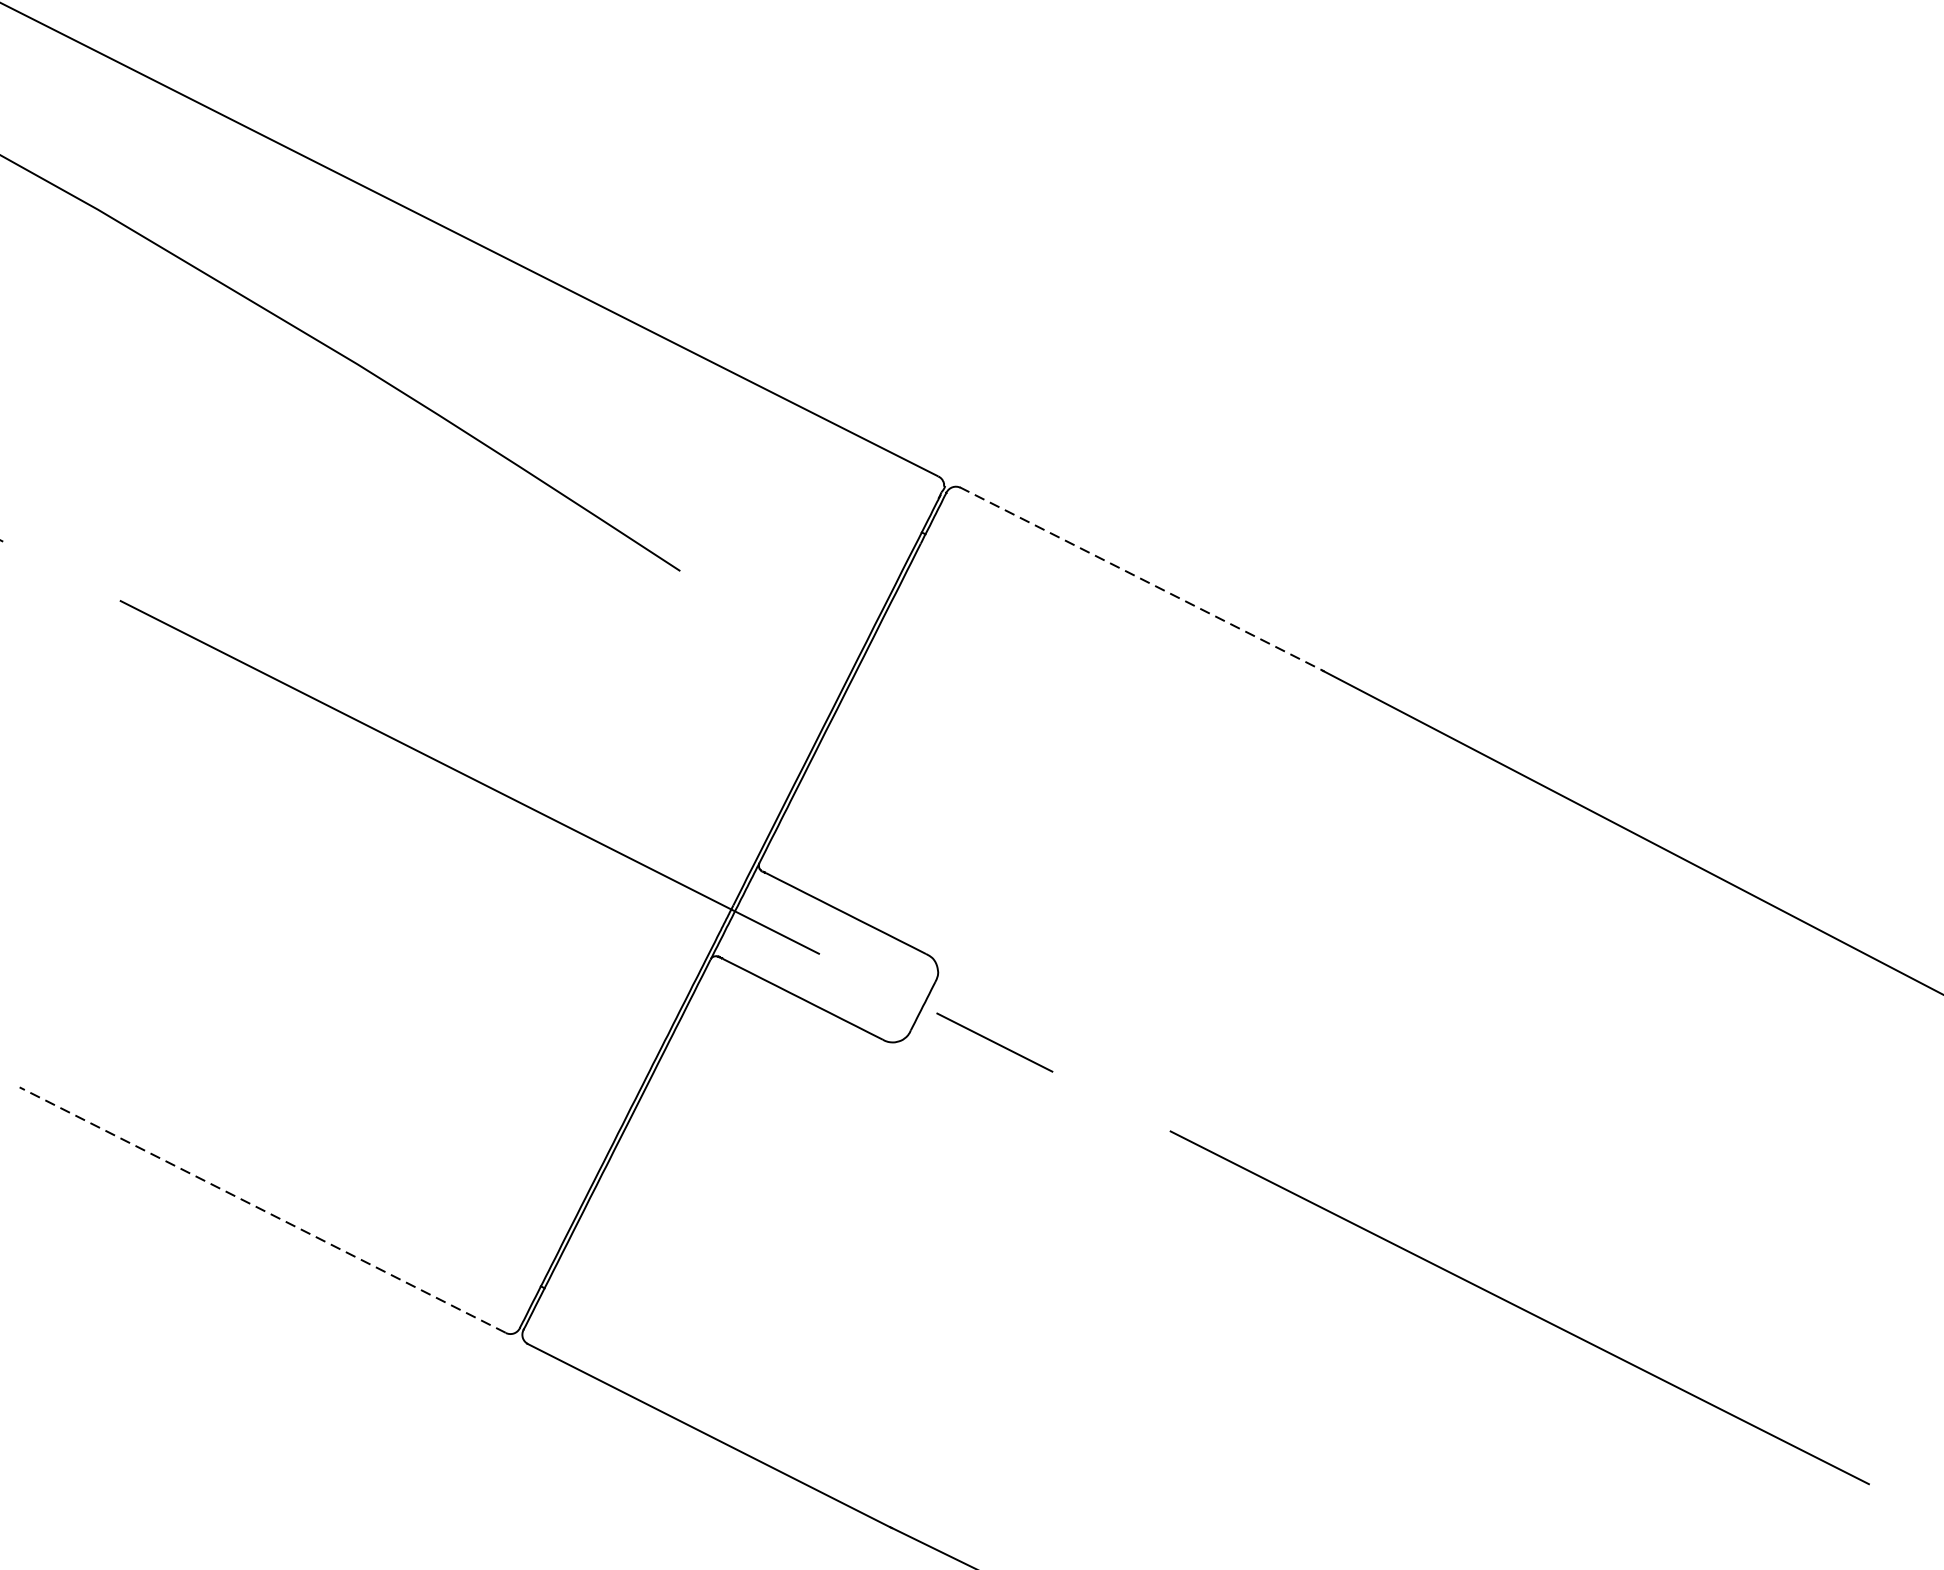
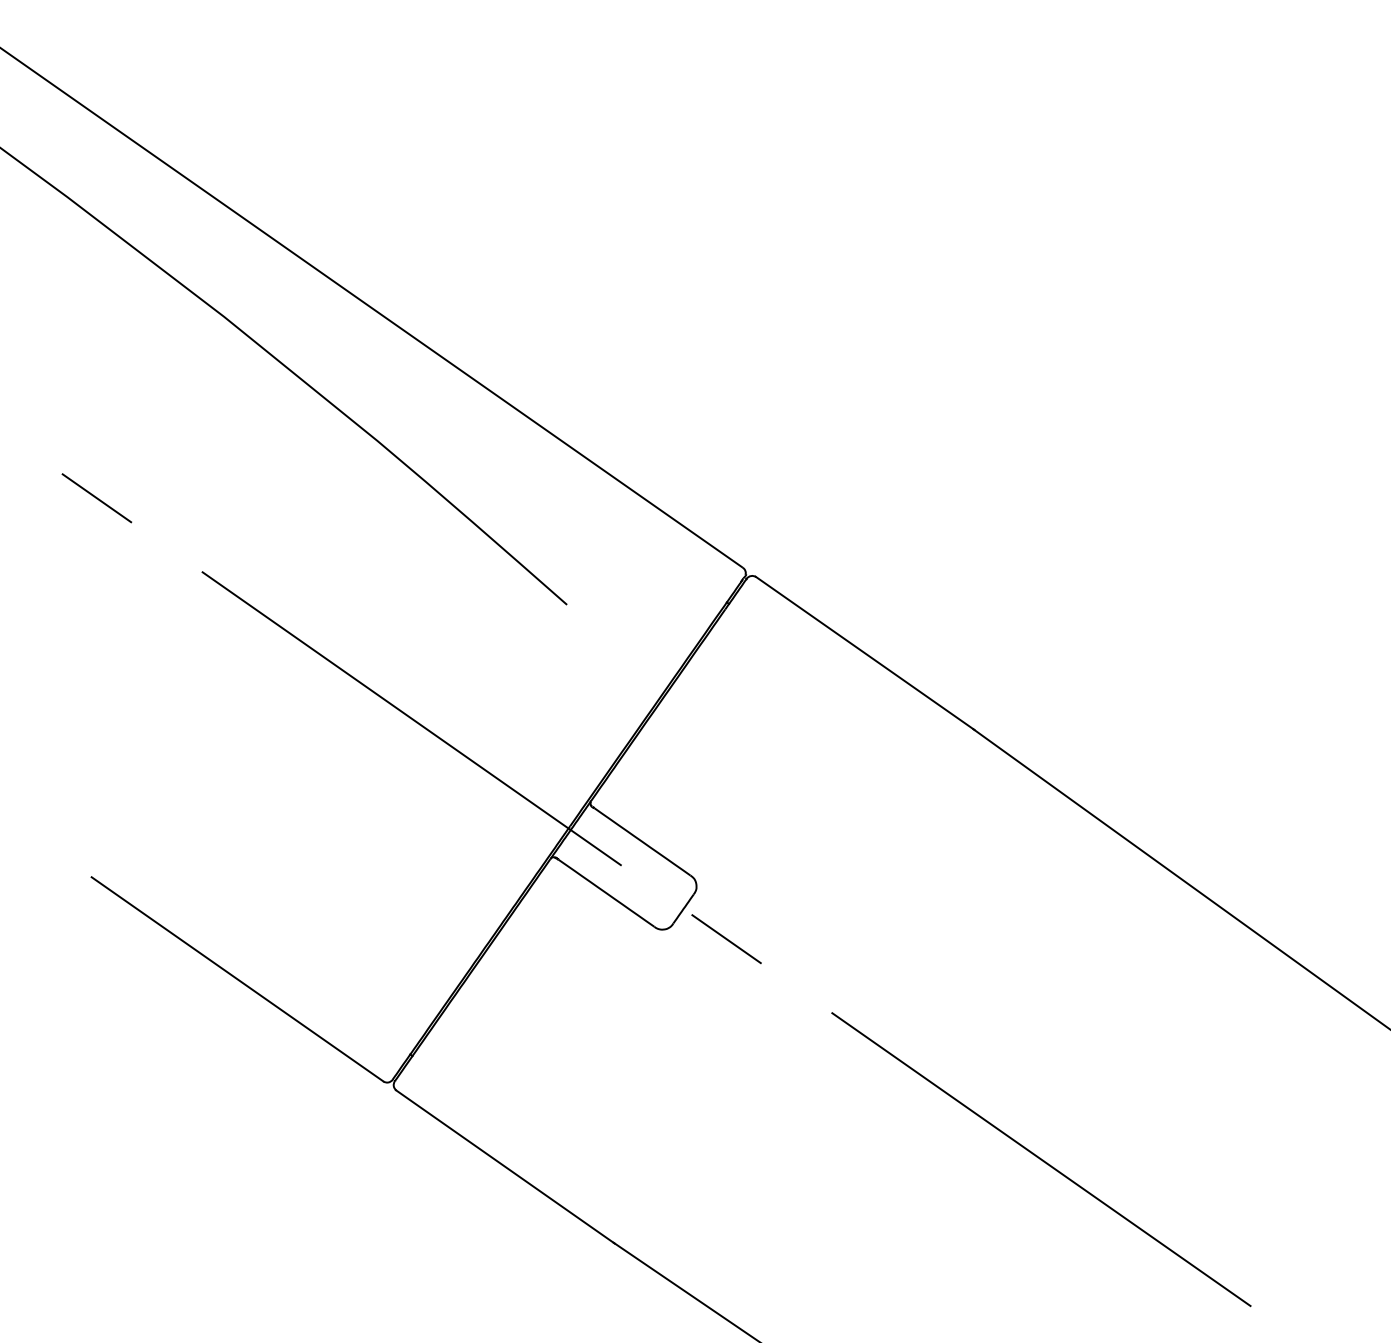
line: (1142, 579) -> (865, 653), dashed -> solid
line: (262, 1210) -> (237, 979), dashed -> solid

